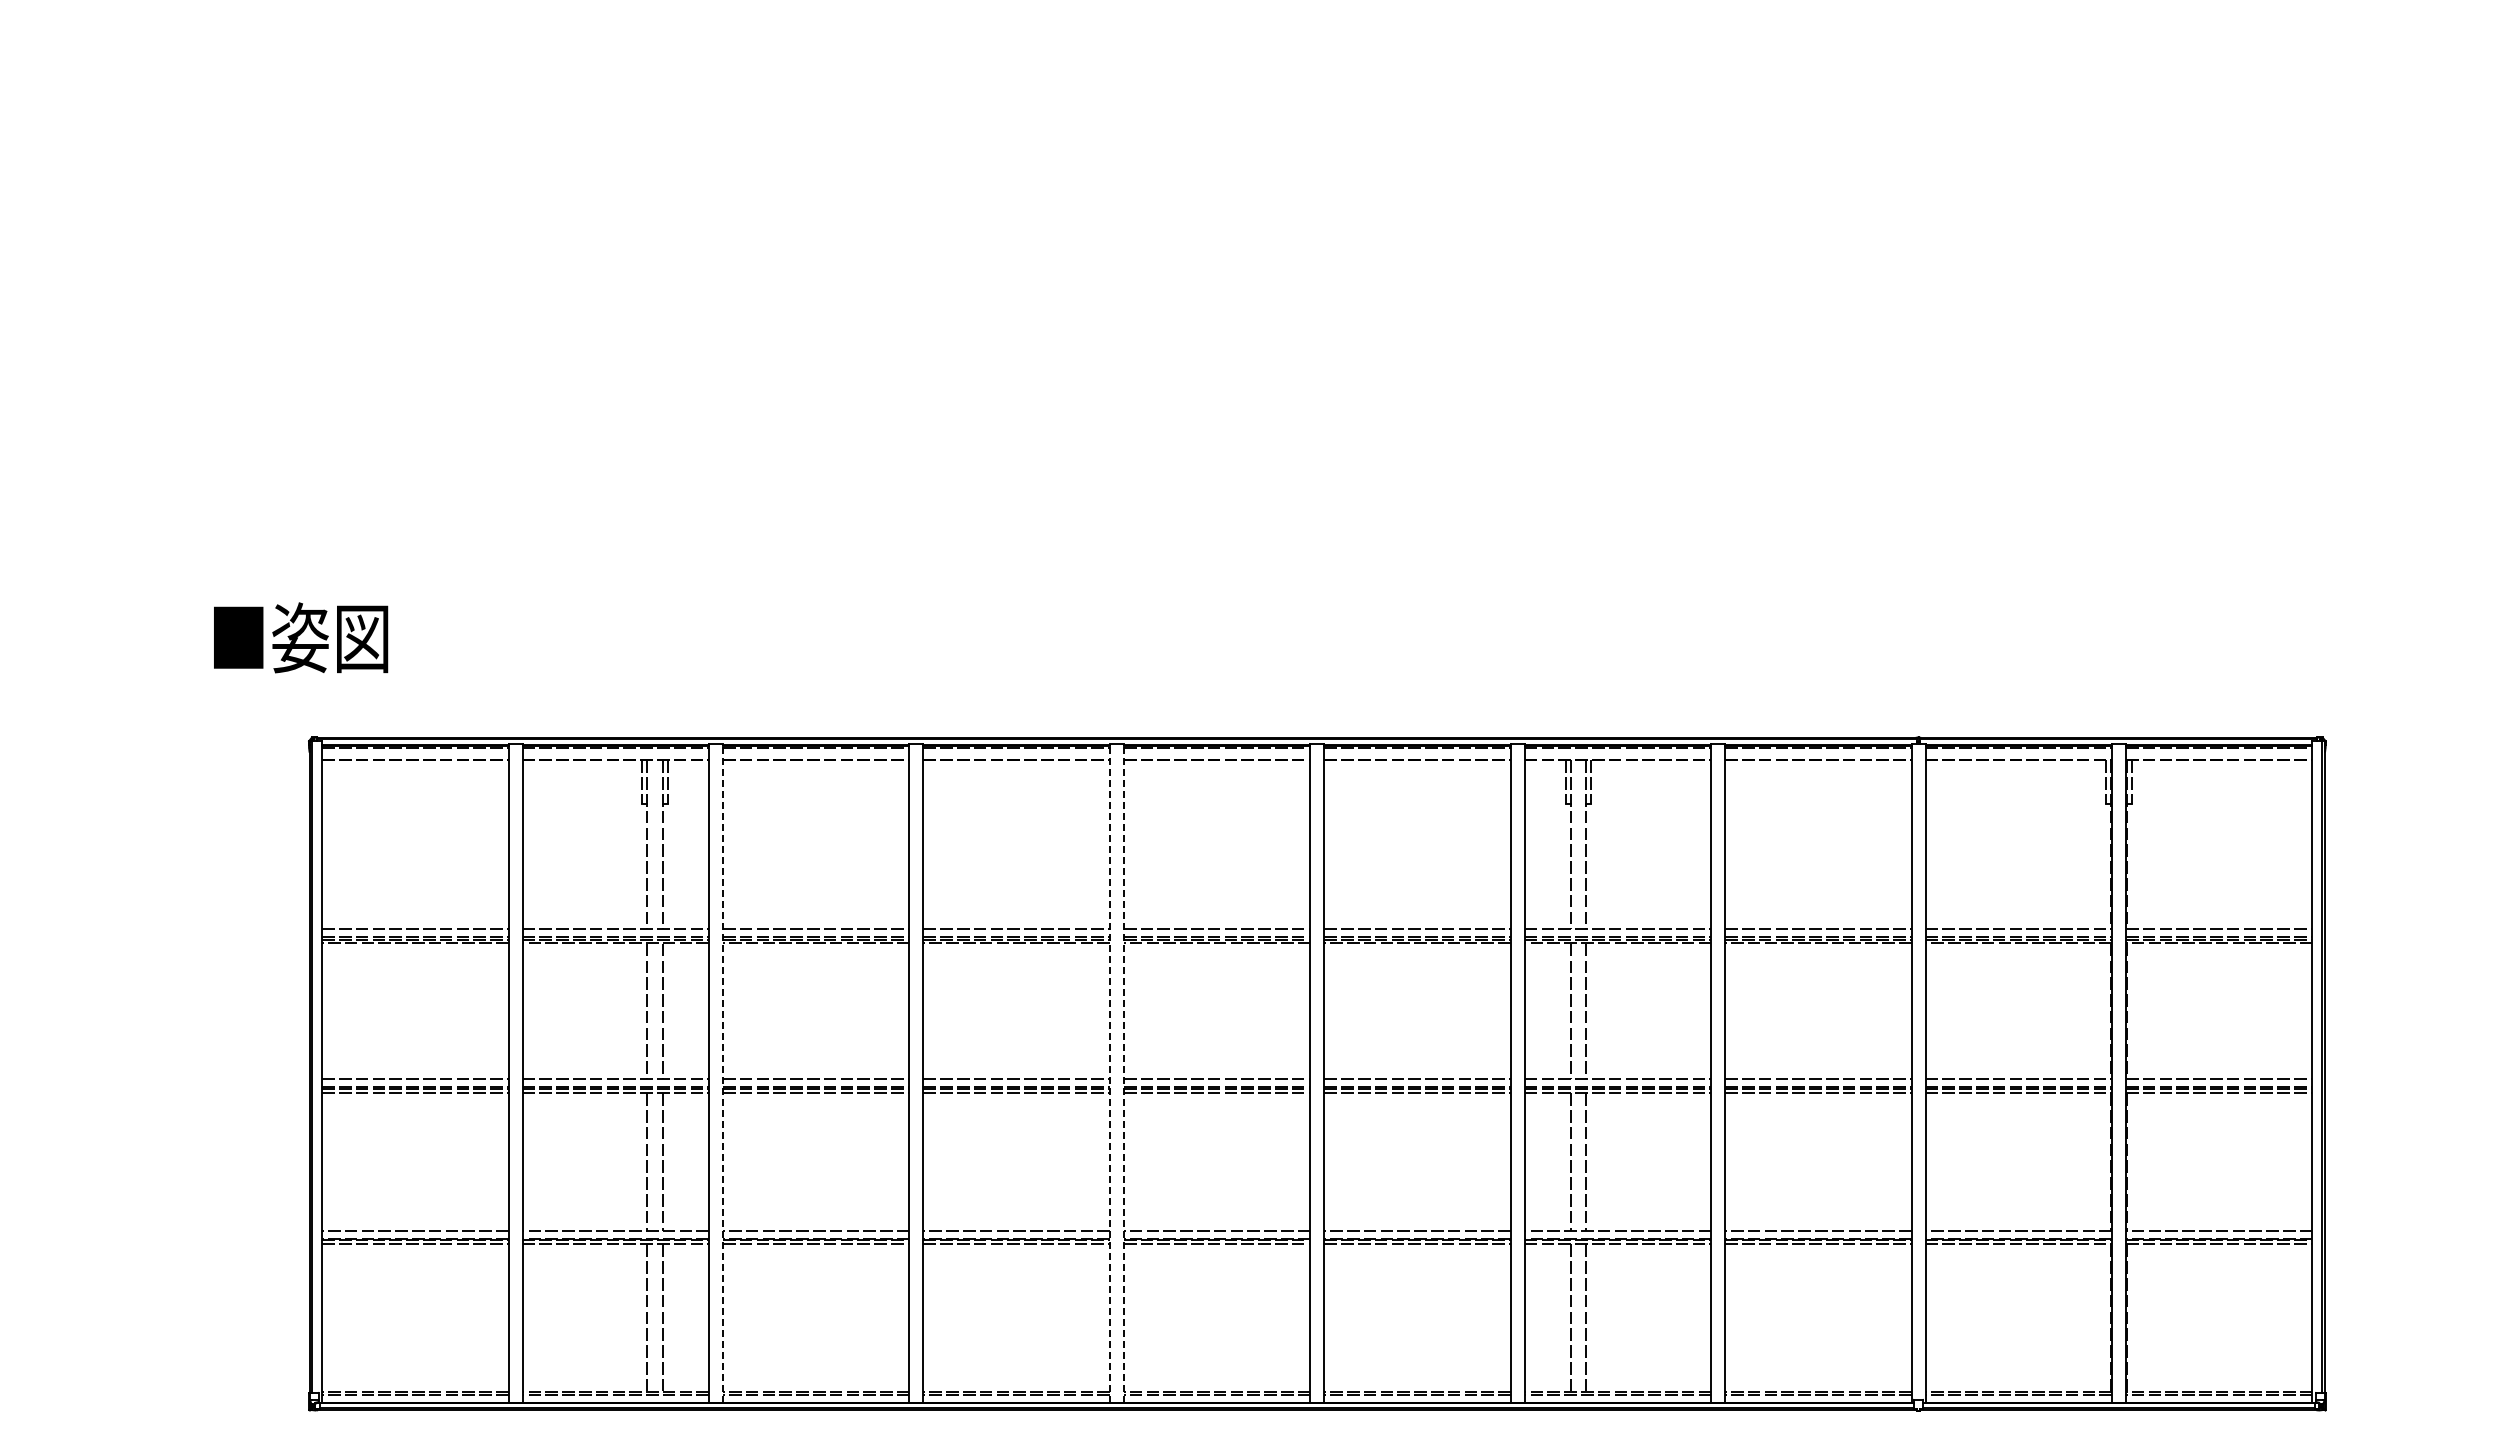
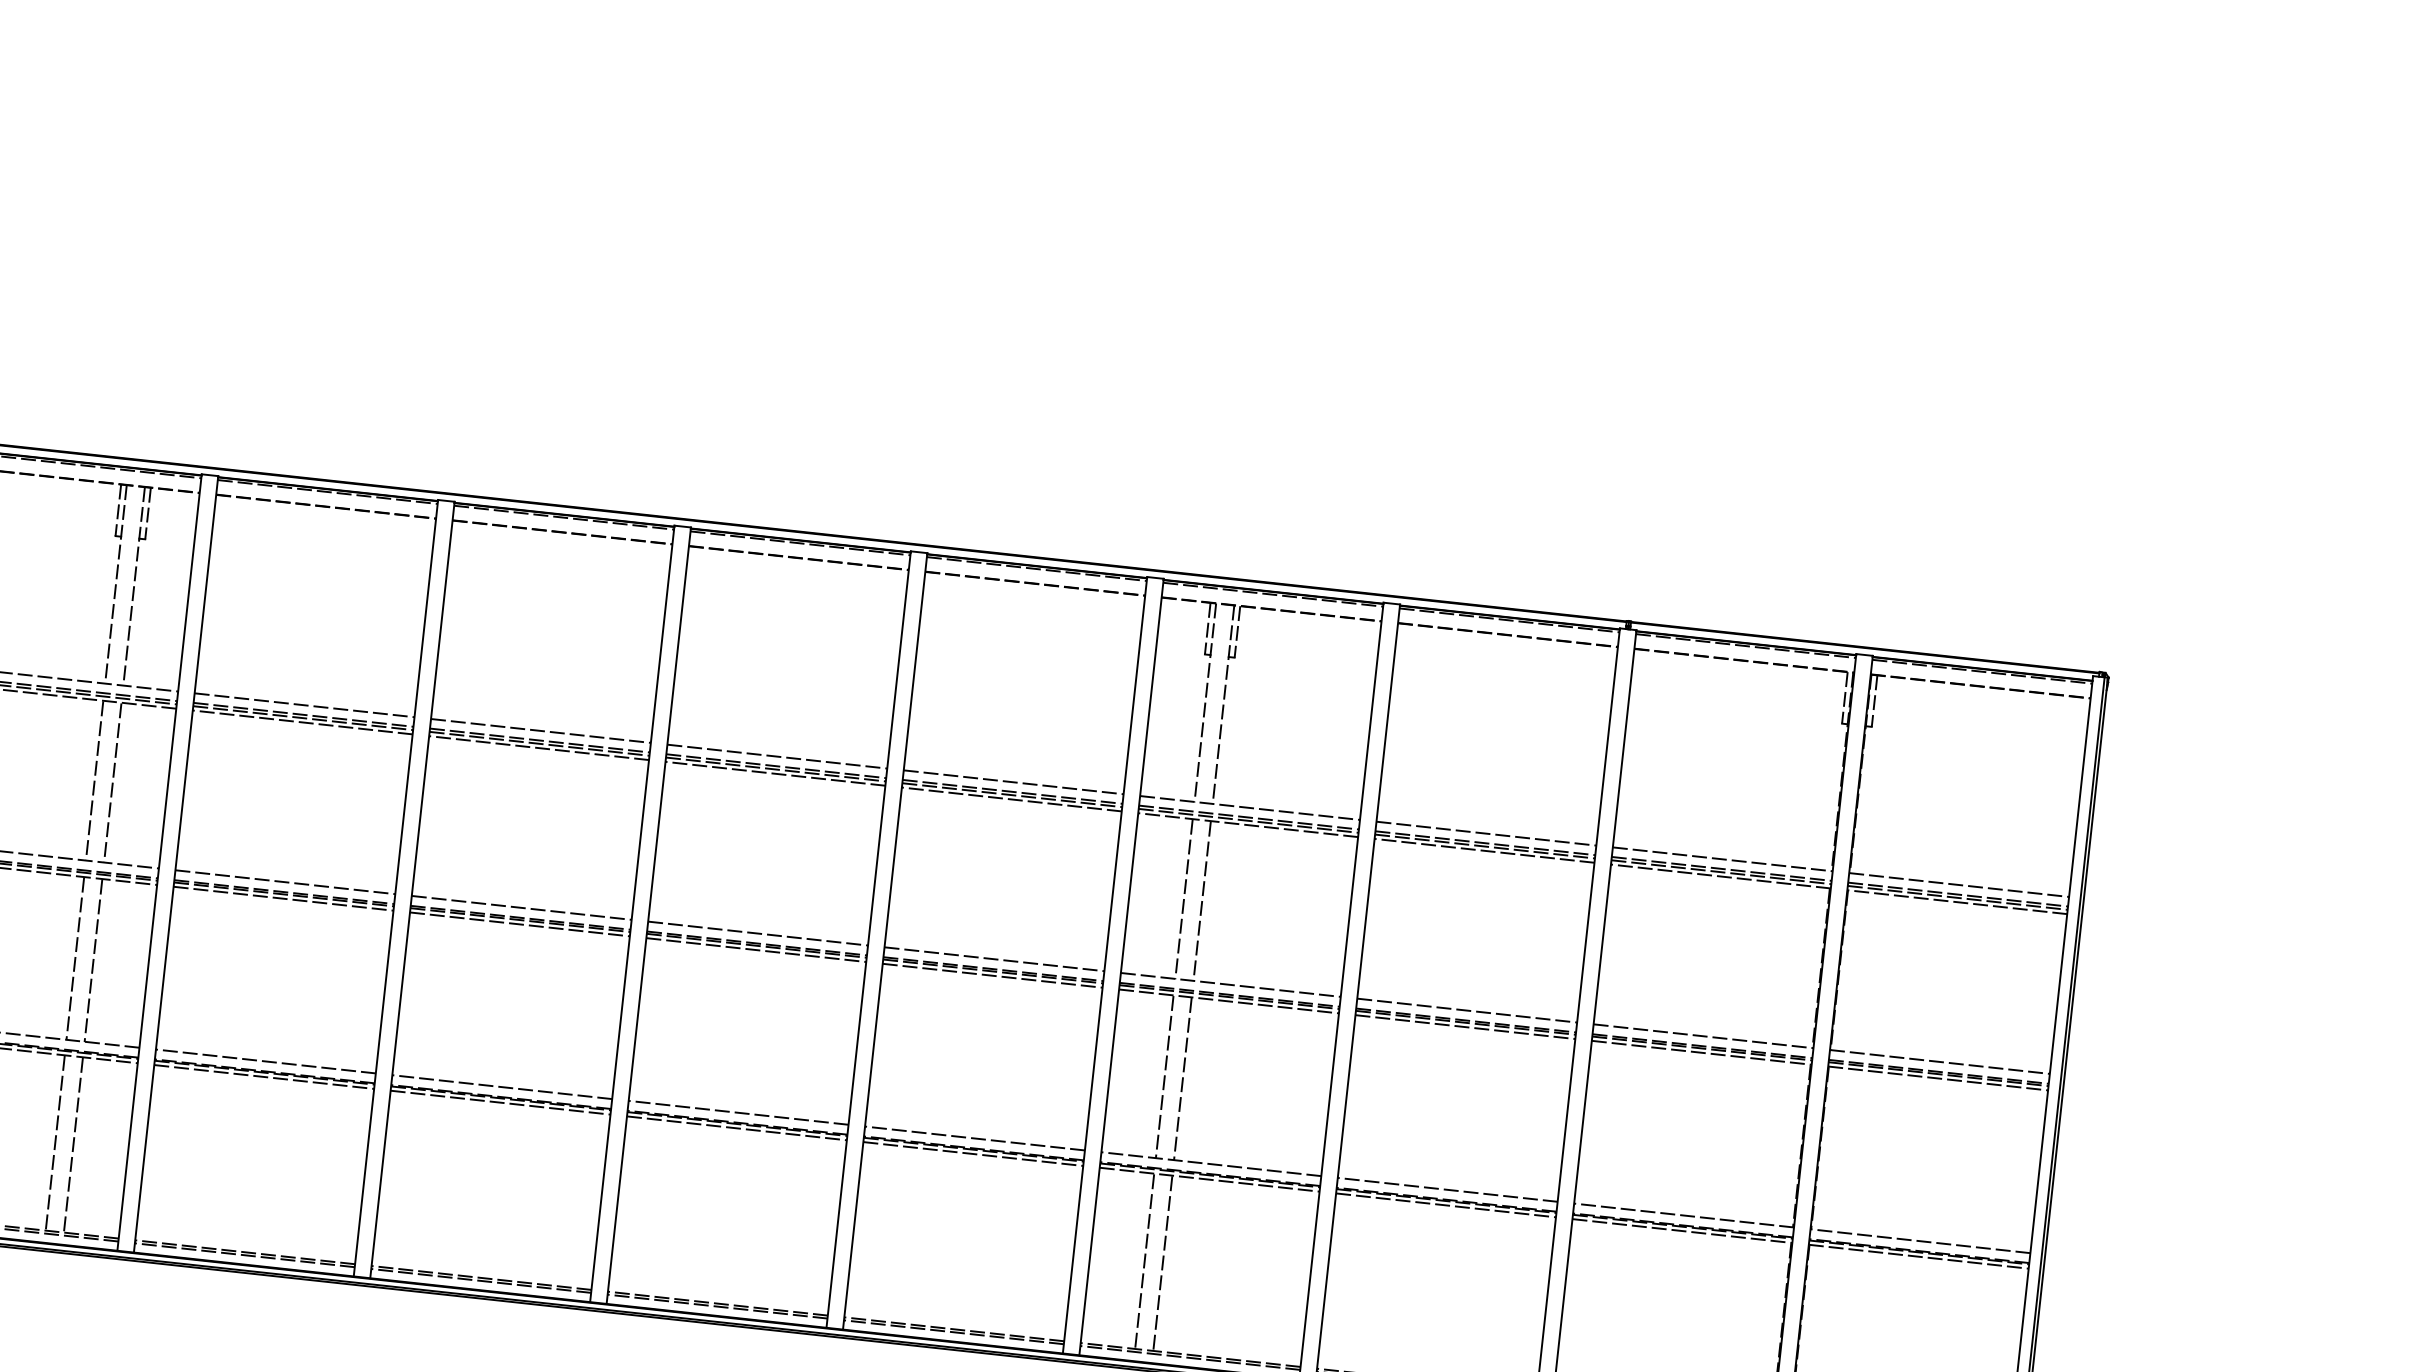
line: (723, 1073) -> (176, 864), dashed -> solid
line: (1109, 1073) -> (631, 913), dashed -> solid
line: (1123, 1073) -> (648, 915), dashed -> solid

